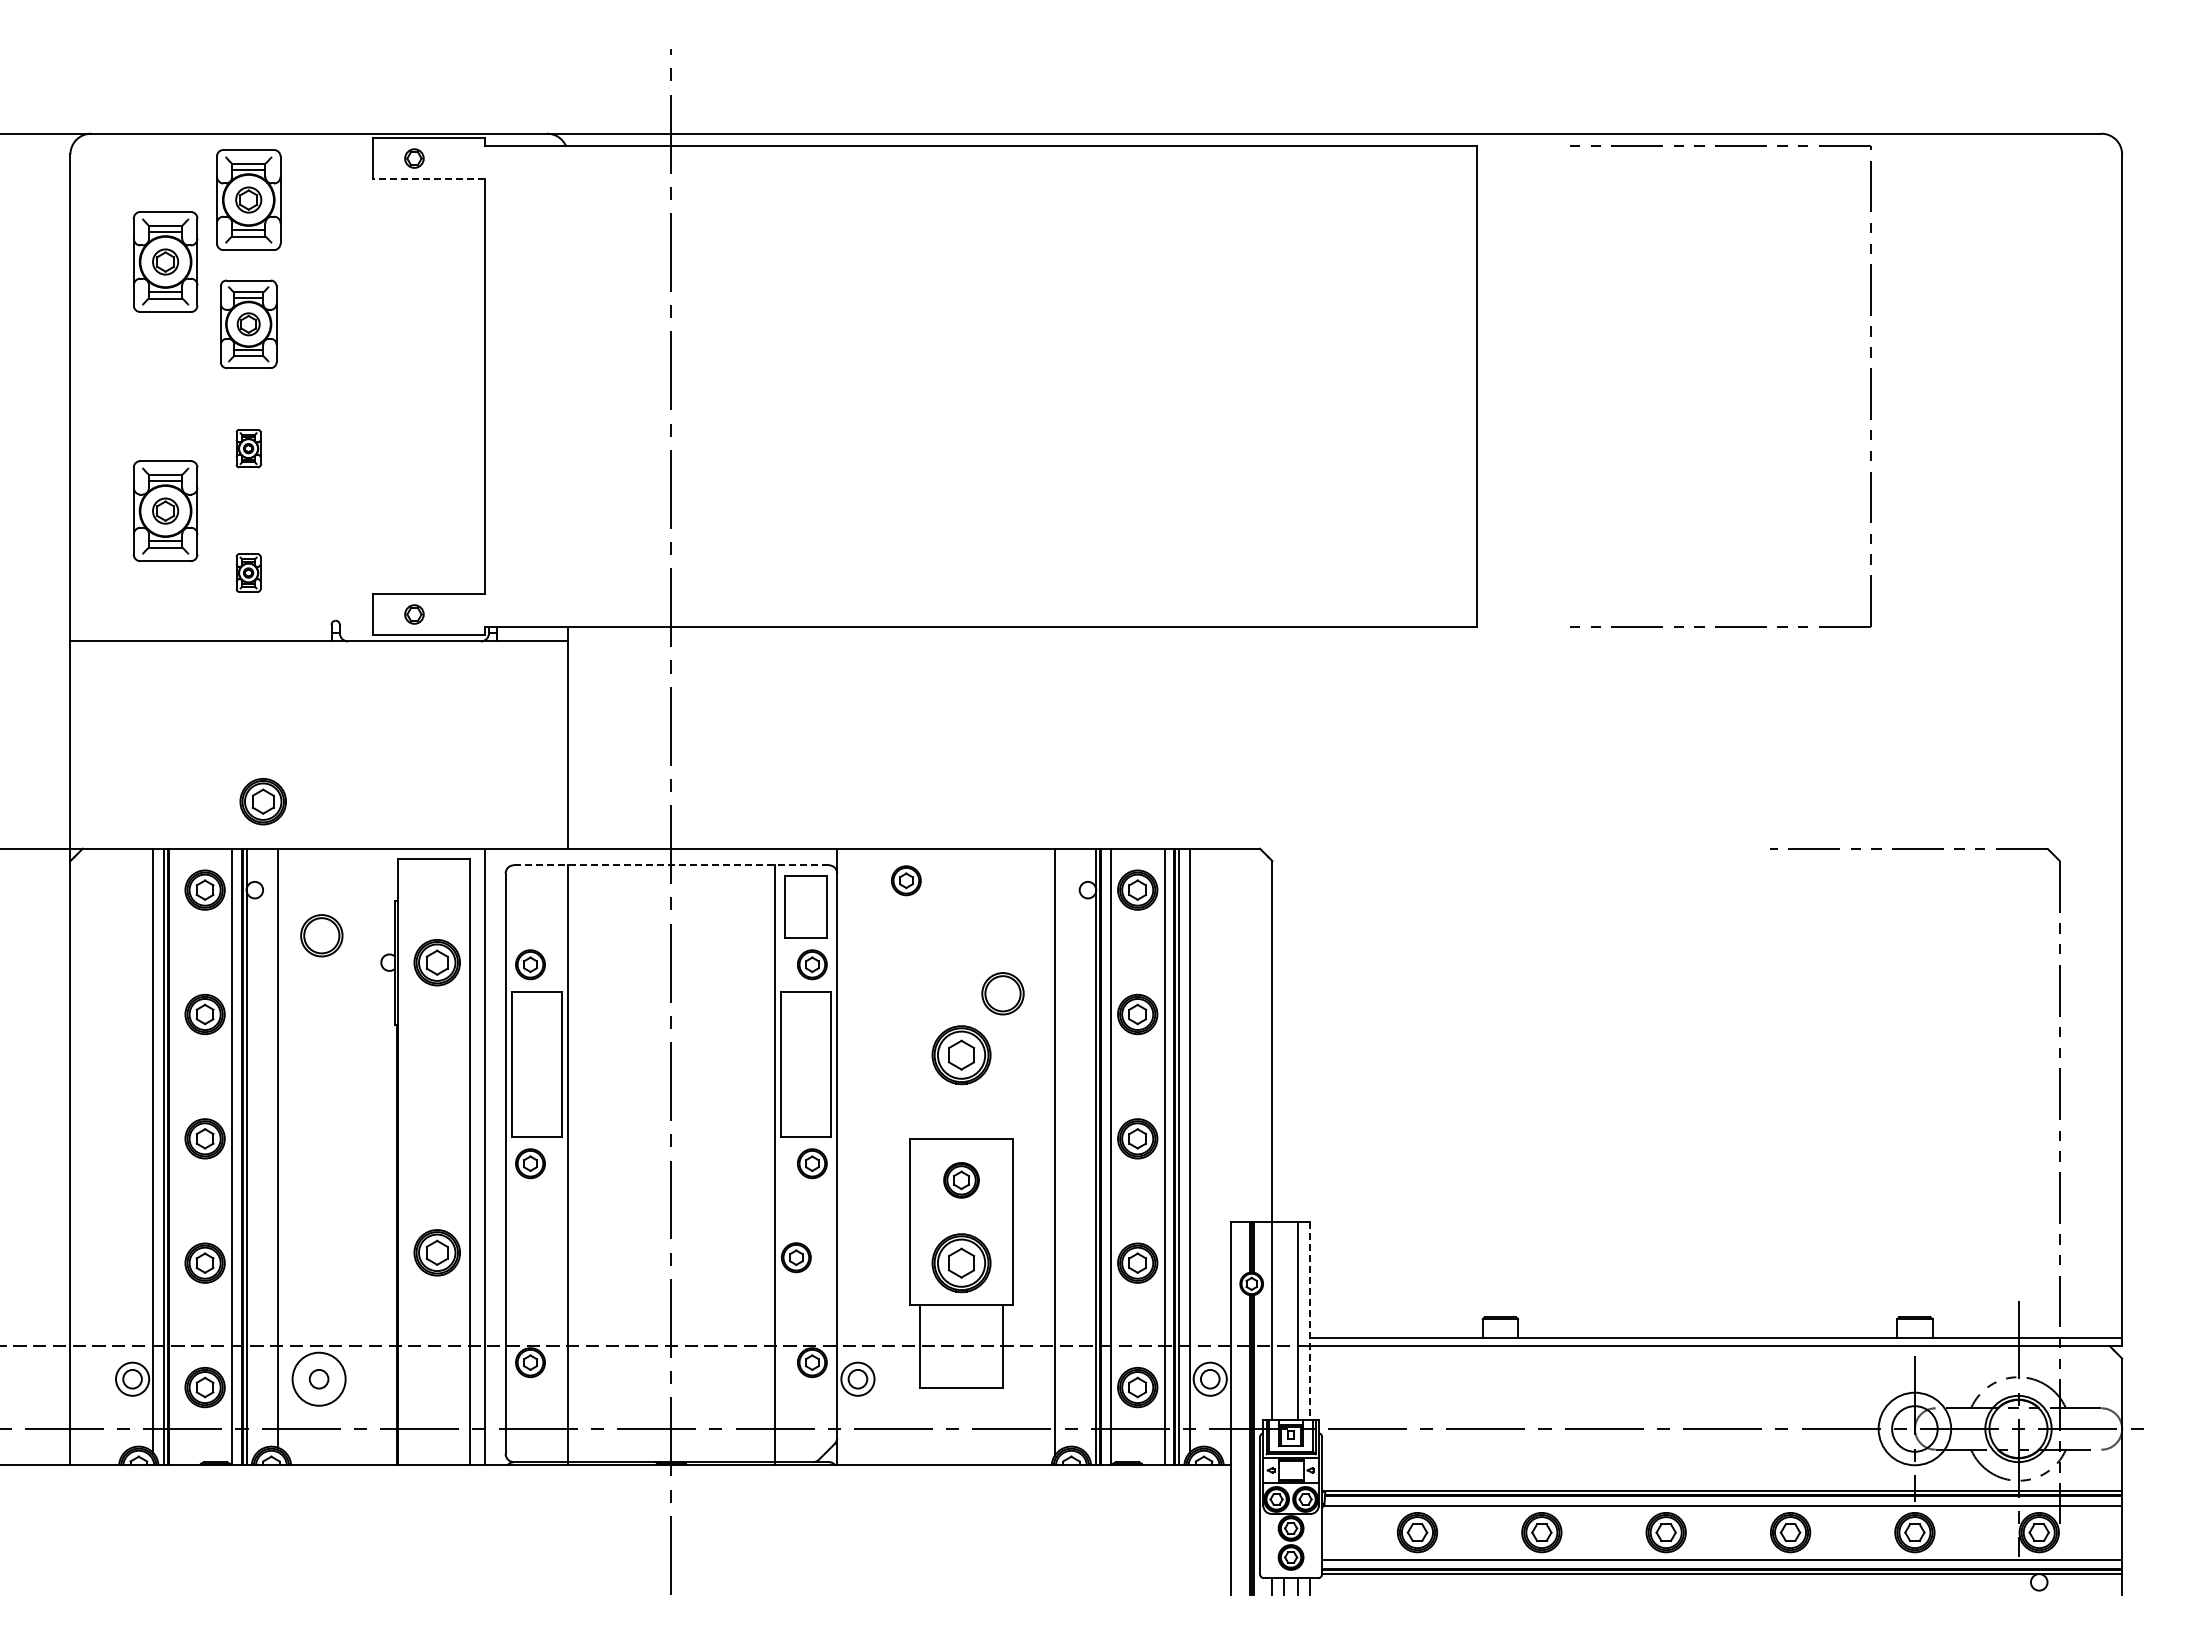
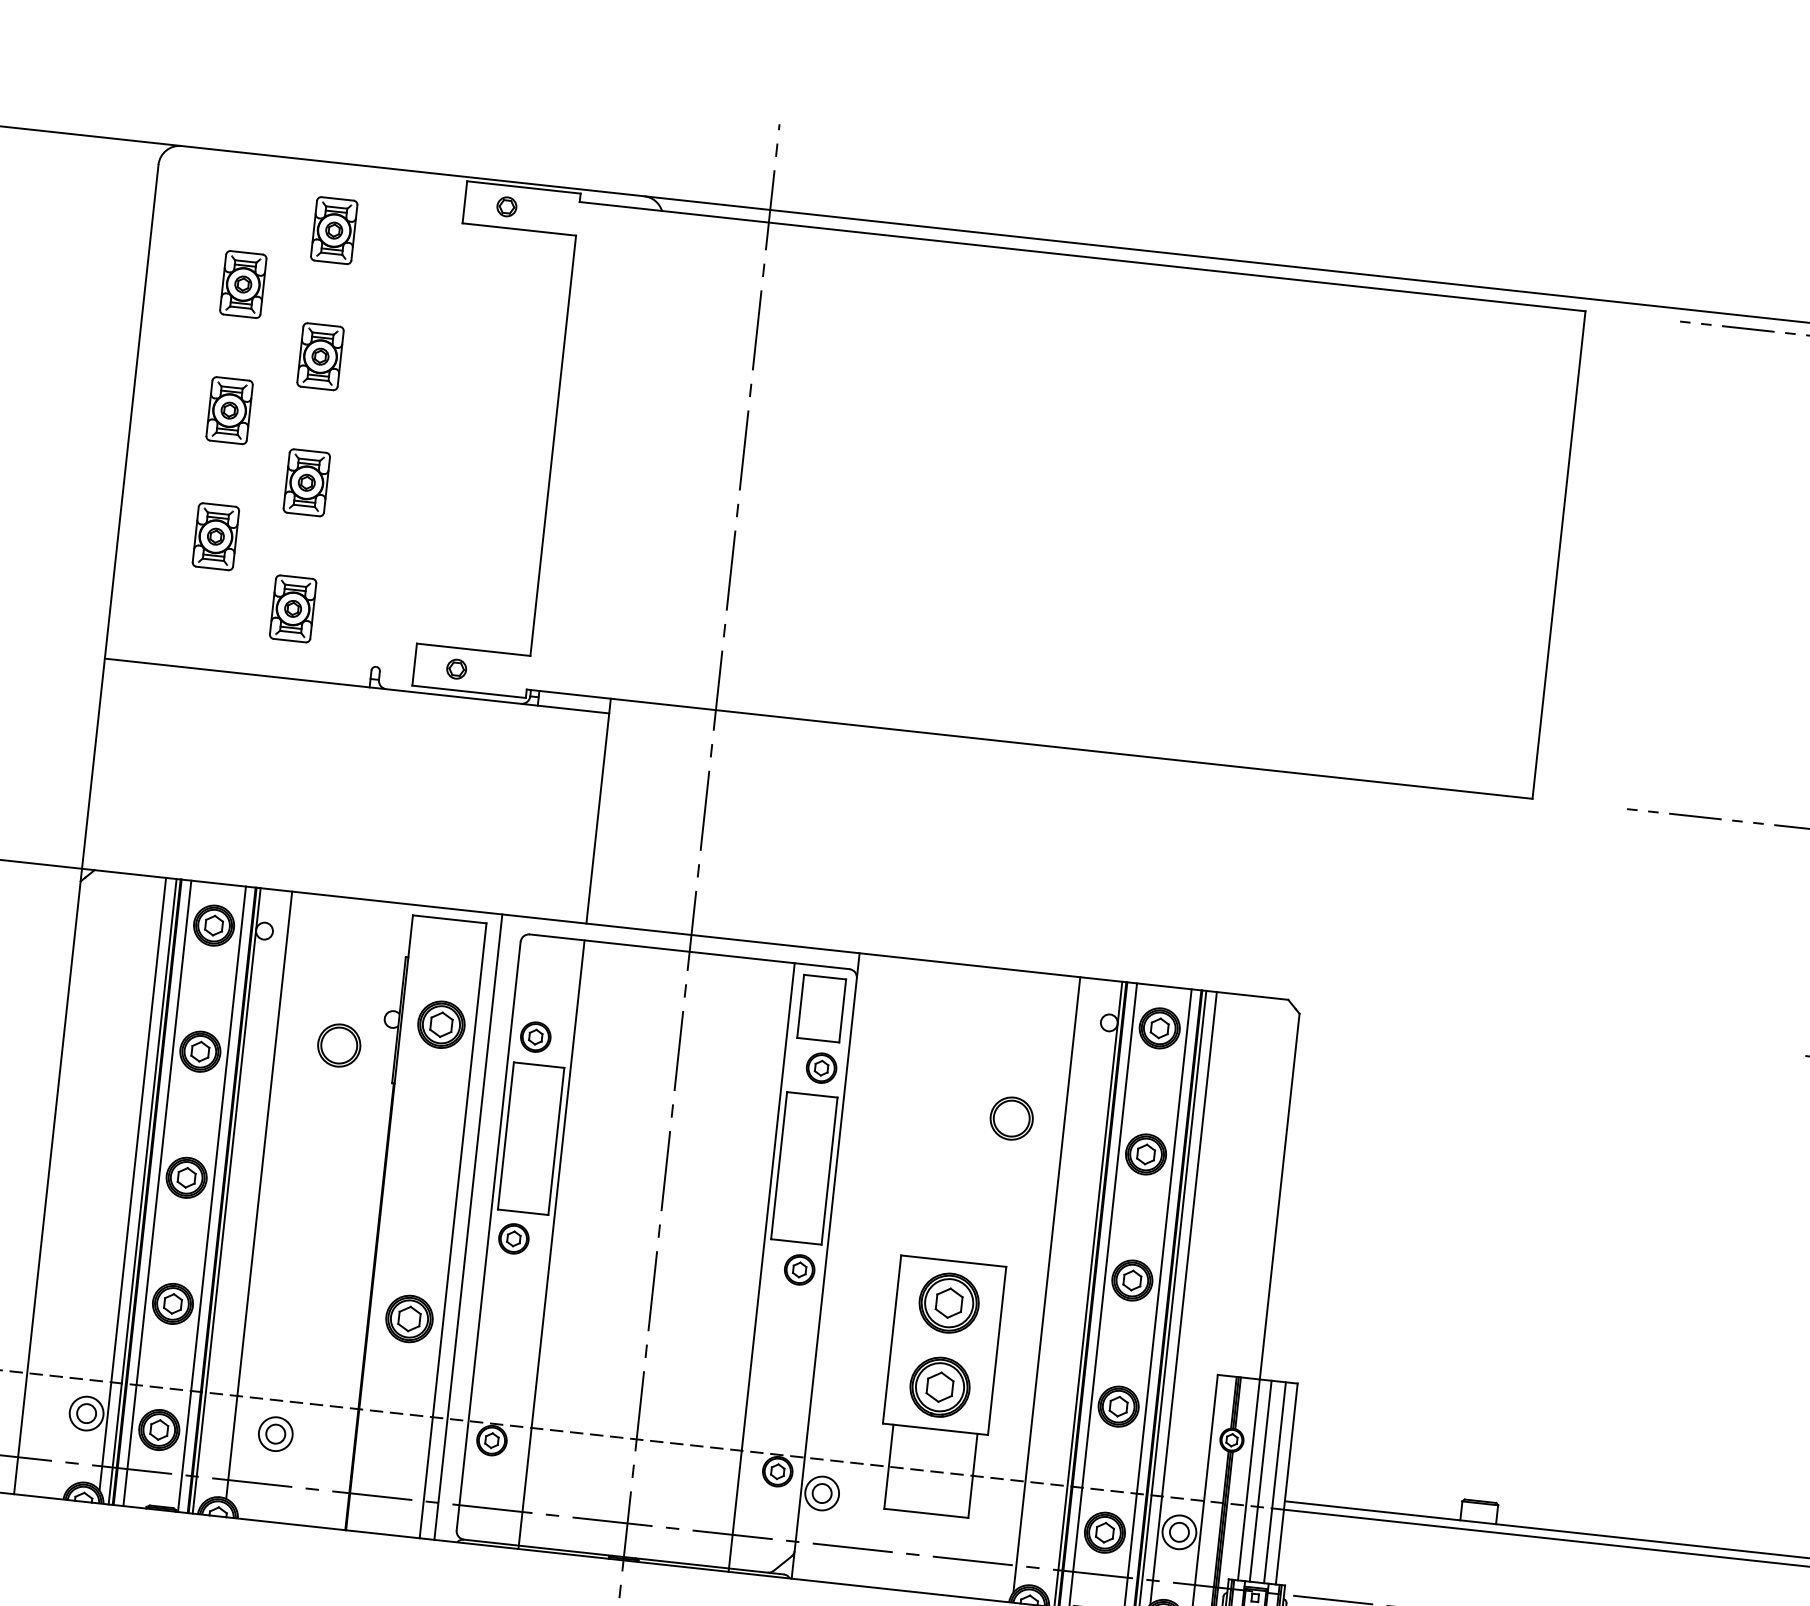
line: (428, 179) -> (518, 229), dashed -> solid
part: (248, 199) -> (334, 230), size x0.62
part: (165, 262) -> (243, 284), size x0.62
part: (248, 324) -> (320, 356), size x0.71
part: (165, 386) -> (229, 410), added
part: (248, 448) -> (306, 482), size x1.67
part: (165, 510) -> (215, 536), size x0.62
part: (248, 572) -> (293, 608), size x1.67
part: (262, 801) -> (282, 842), removed
line: (671, 865) -> (689, 952), dashed -> solid
part: (906, 880) -> (926, 993), removed
part: (321, 935) -> (338, 1045), moved
part: (961, 1055) -> (962, 1176), removed
line: (178, 1156) -> (157, 1192), added
part: (961, 1180) -> (949, 1303), size x1.67
part: (796, 1257) -> (773, 1363), removed
line: (1284, 1320) -> (1261, 1480), added
line: (1309, 1321) -> (1286, 1484), dashed -> solid
circle: (318, 1378) -> (275, 1433), size x0.62

